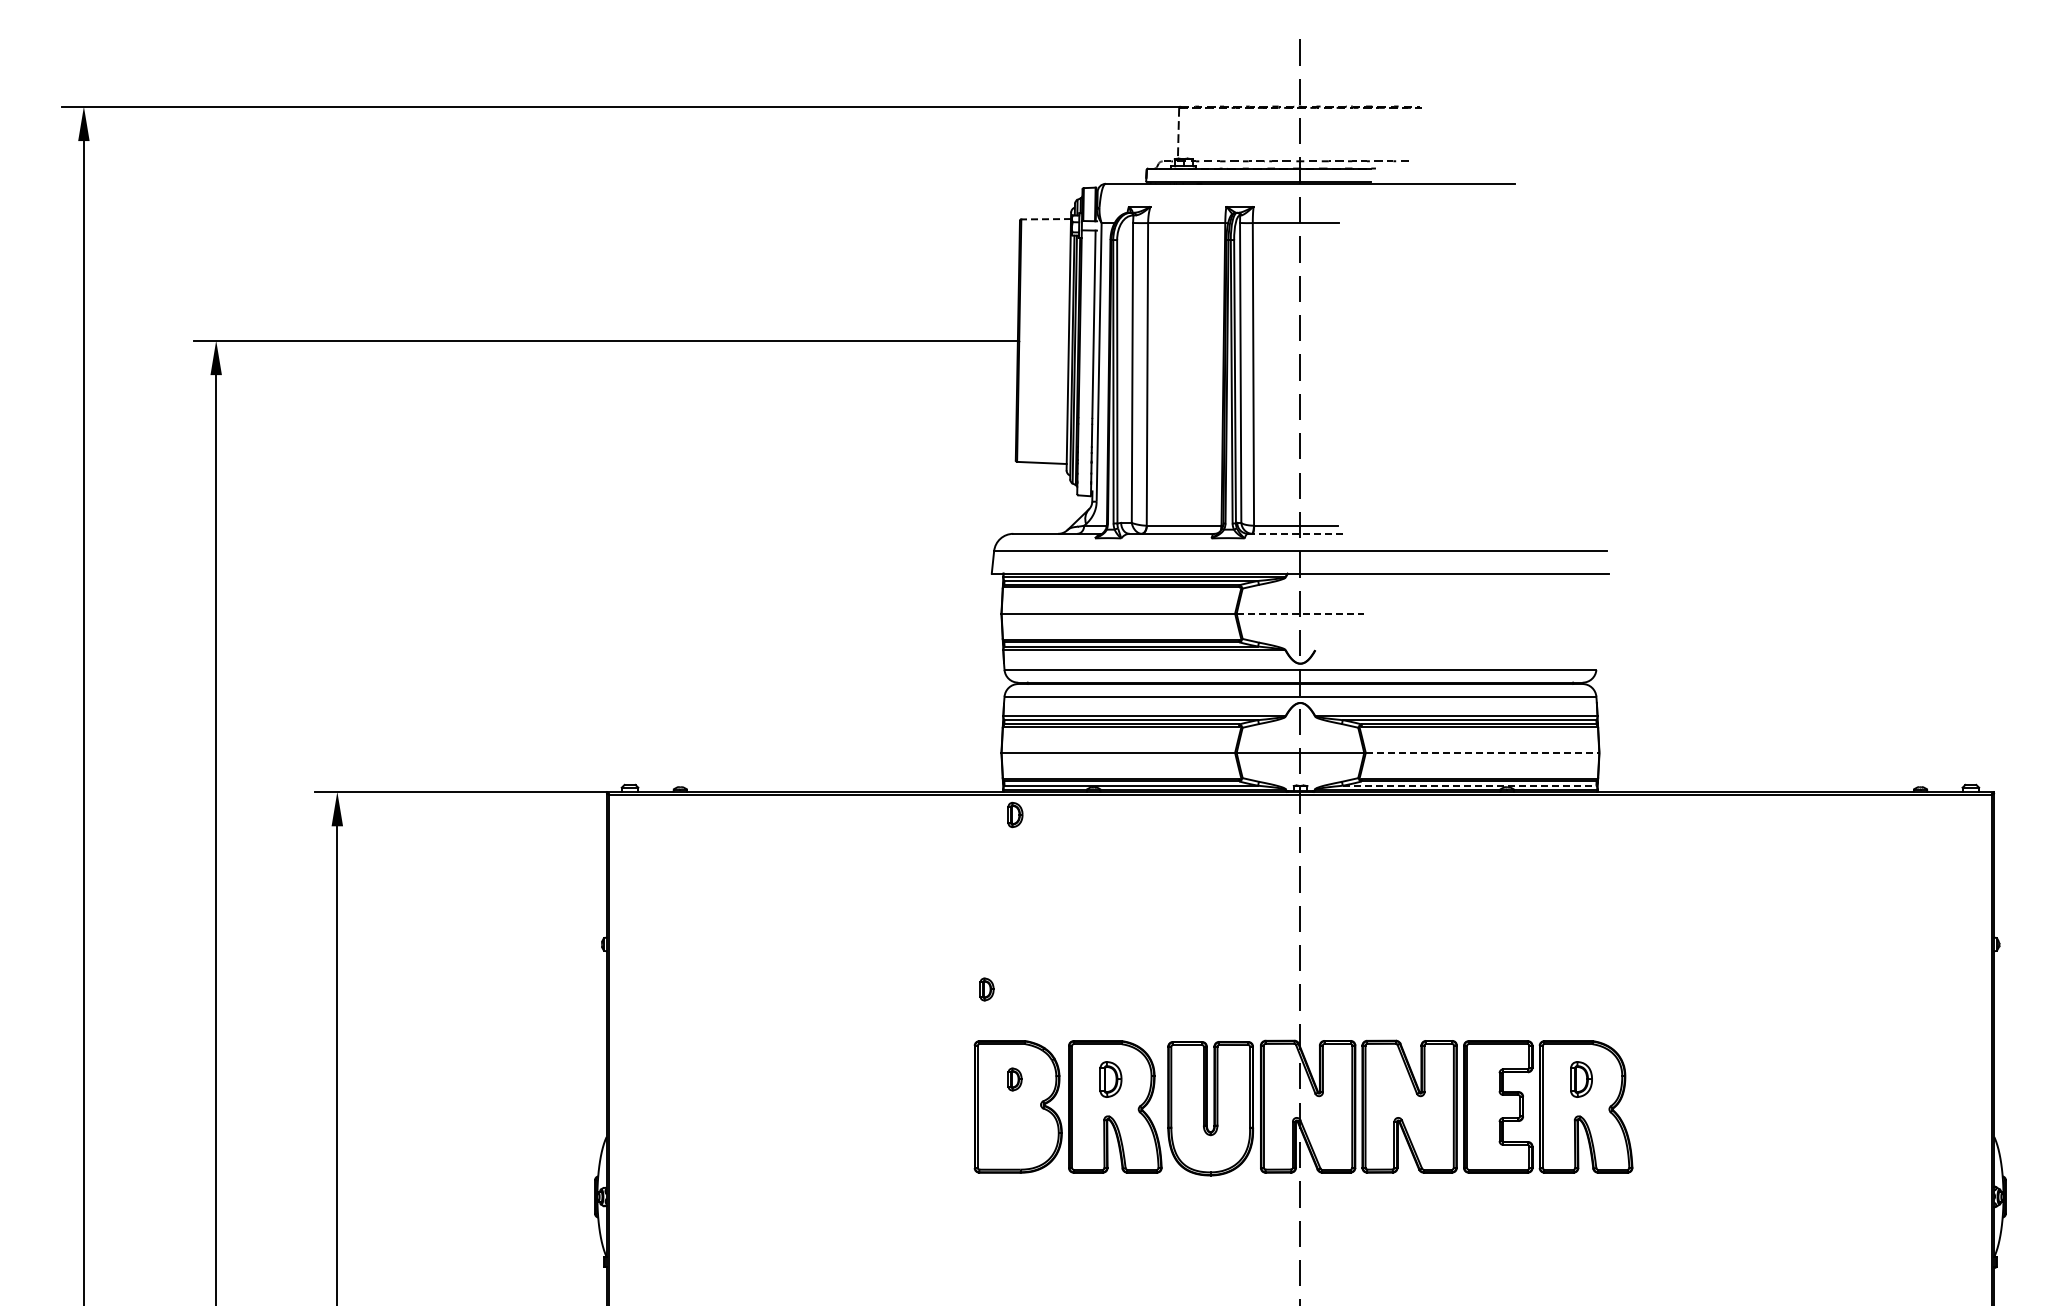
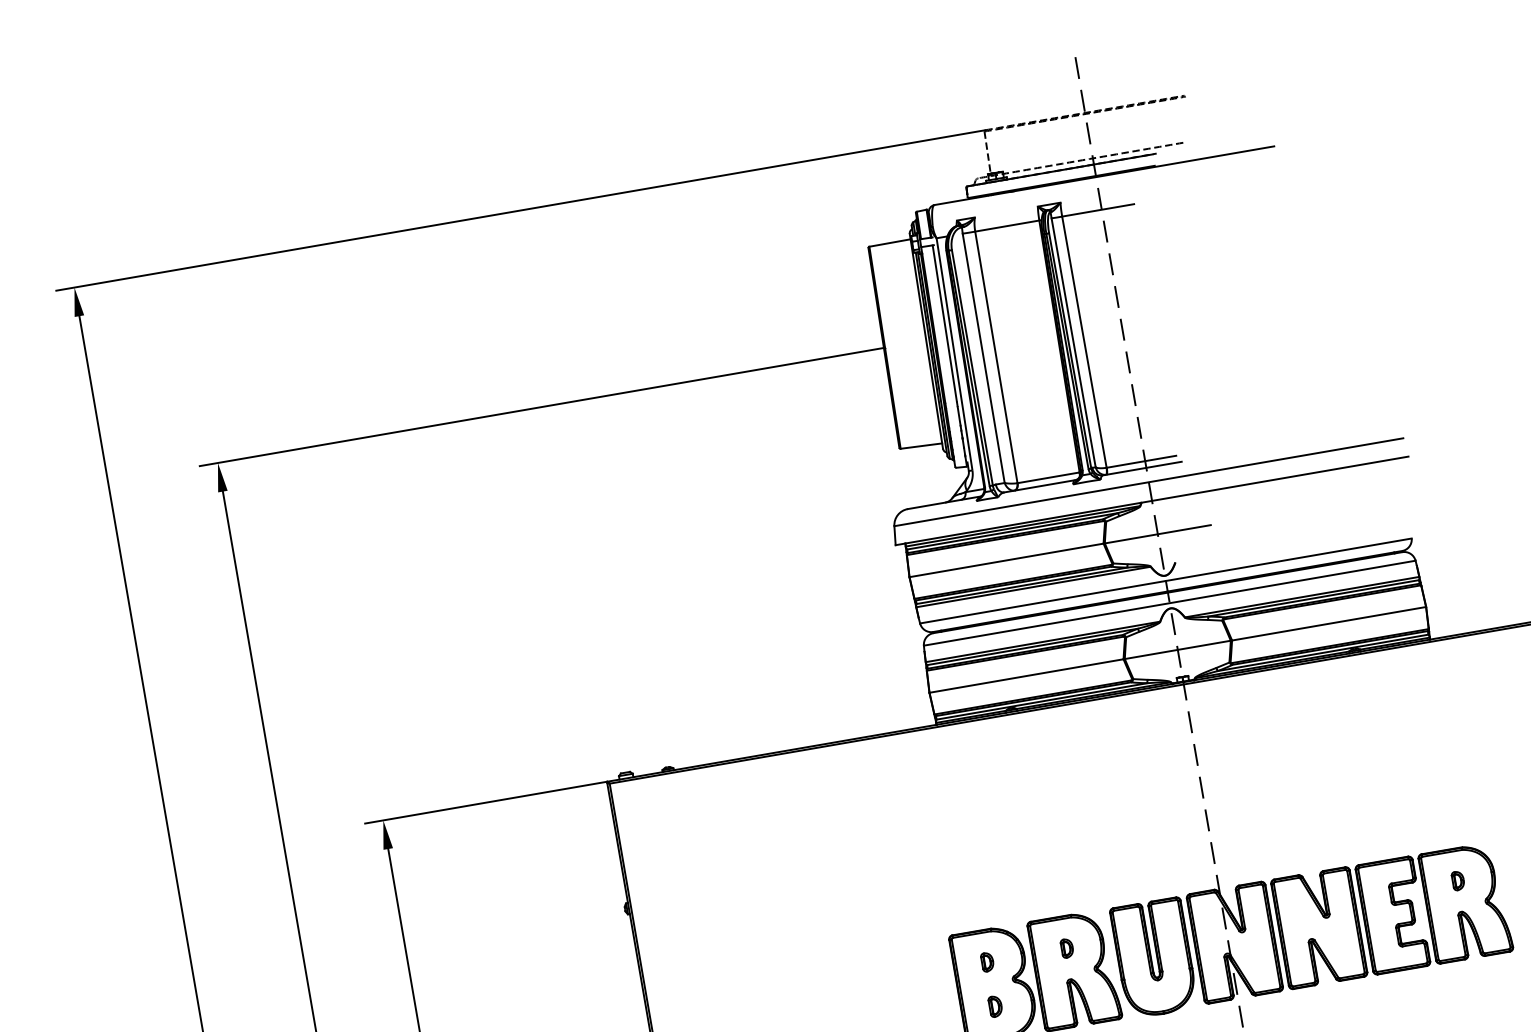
line: (1046, 219) -> (890, 243), dashed -> solid
line: (1296, 533) -> (1143, 468), dashed -> solid
line: (1300, 613) -> (1157, 534), dashed -> solid
line: (1482, 752) -> (1328, 623), dashed -> solid
line: (1469, 785) -> (1322, 652), dashed -> solid
part: (1015, 814) -> (995, 1006), moved
part: (986, 989) -> (950, 891), removed
part: (1110, 1079) -> (1066, 948), size x0.62
part: (1581, 1079) -> (1458, 880), size x0.62

